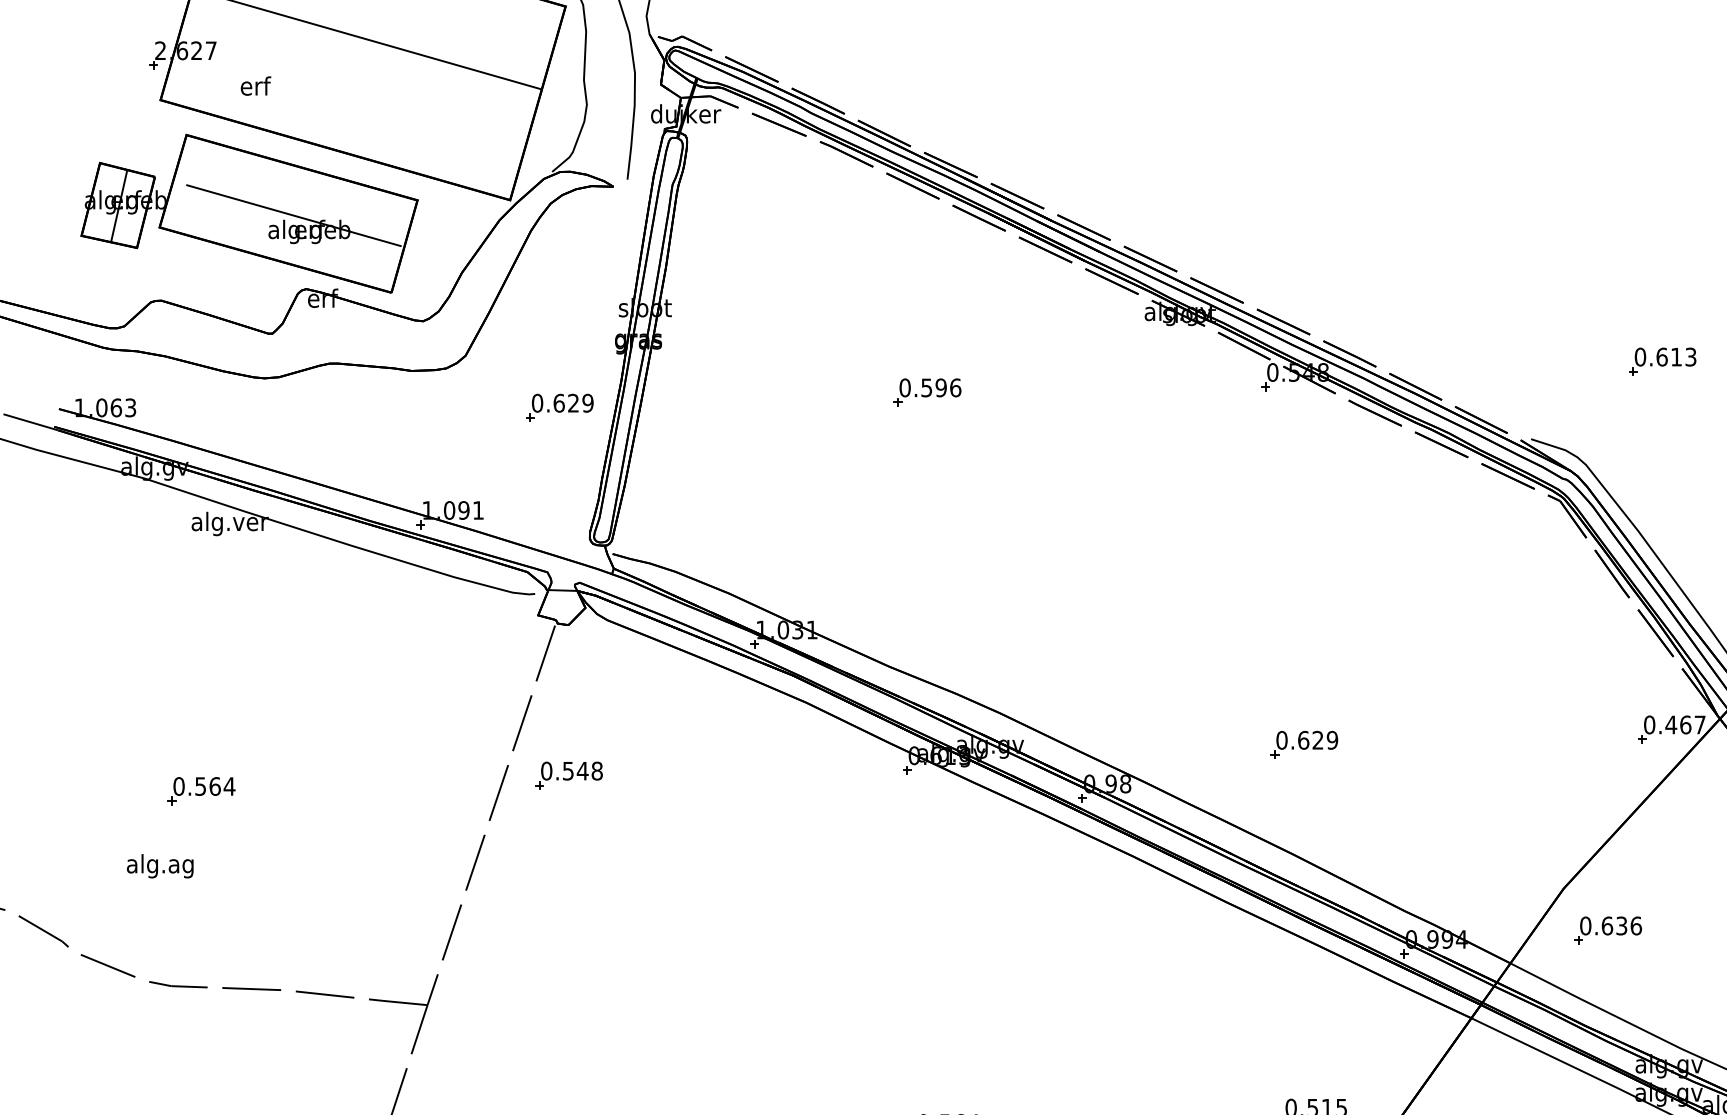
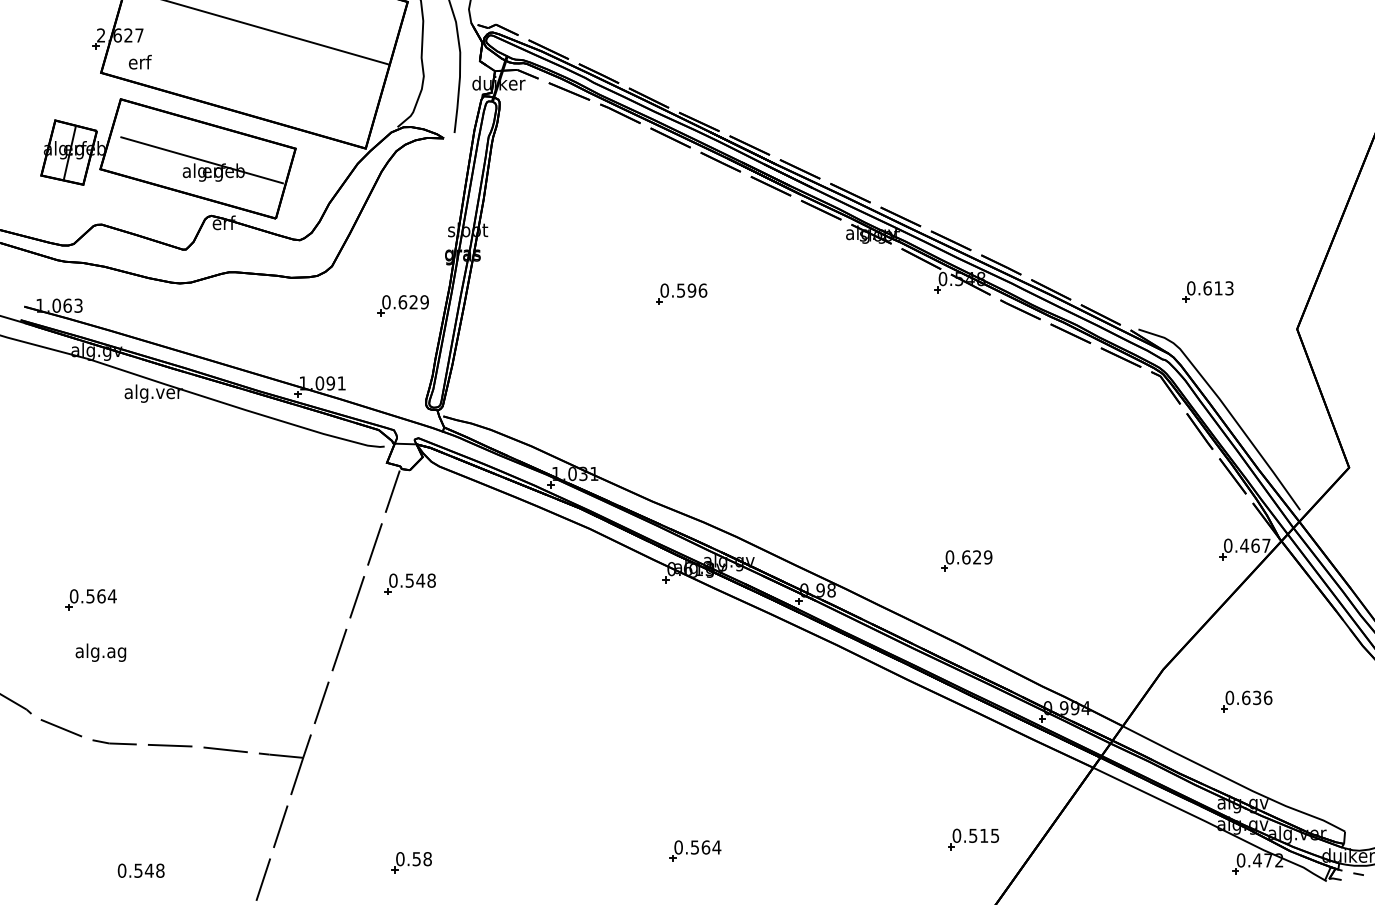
text: (256, 85) -> (140, 61), moved
part: (1661, 361) -> (1207, 291), moved
part: (200, 790) -> (90, 599), moved
part: (1607, 930) -> (1246, 701), moved

